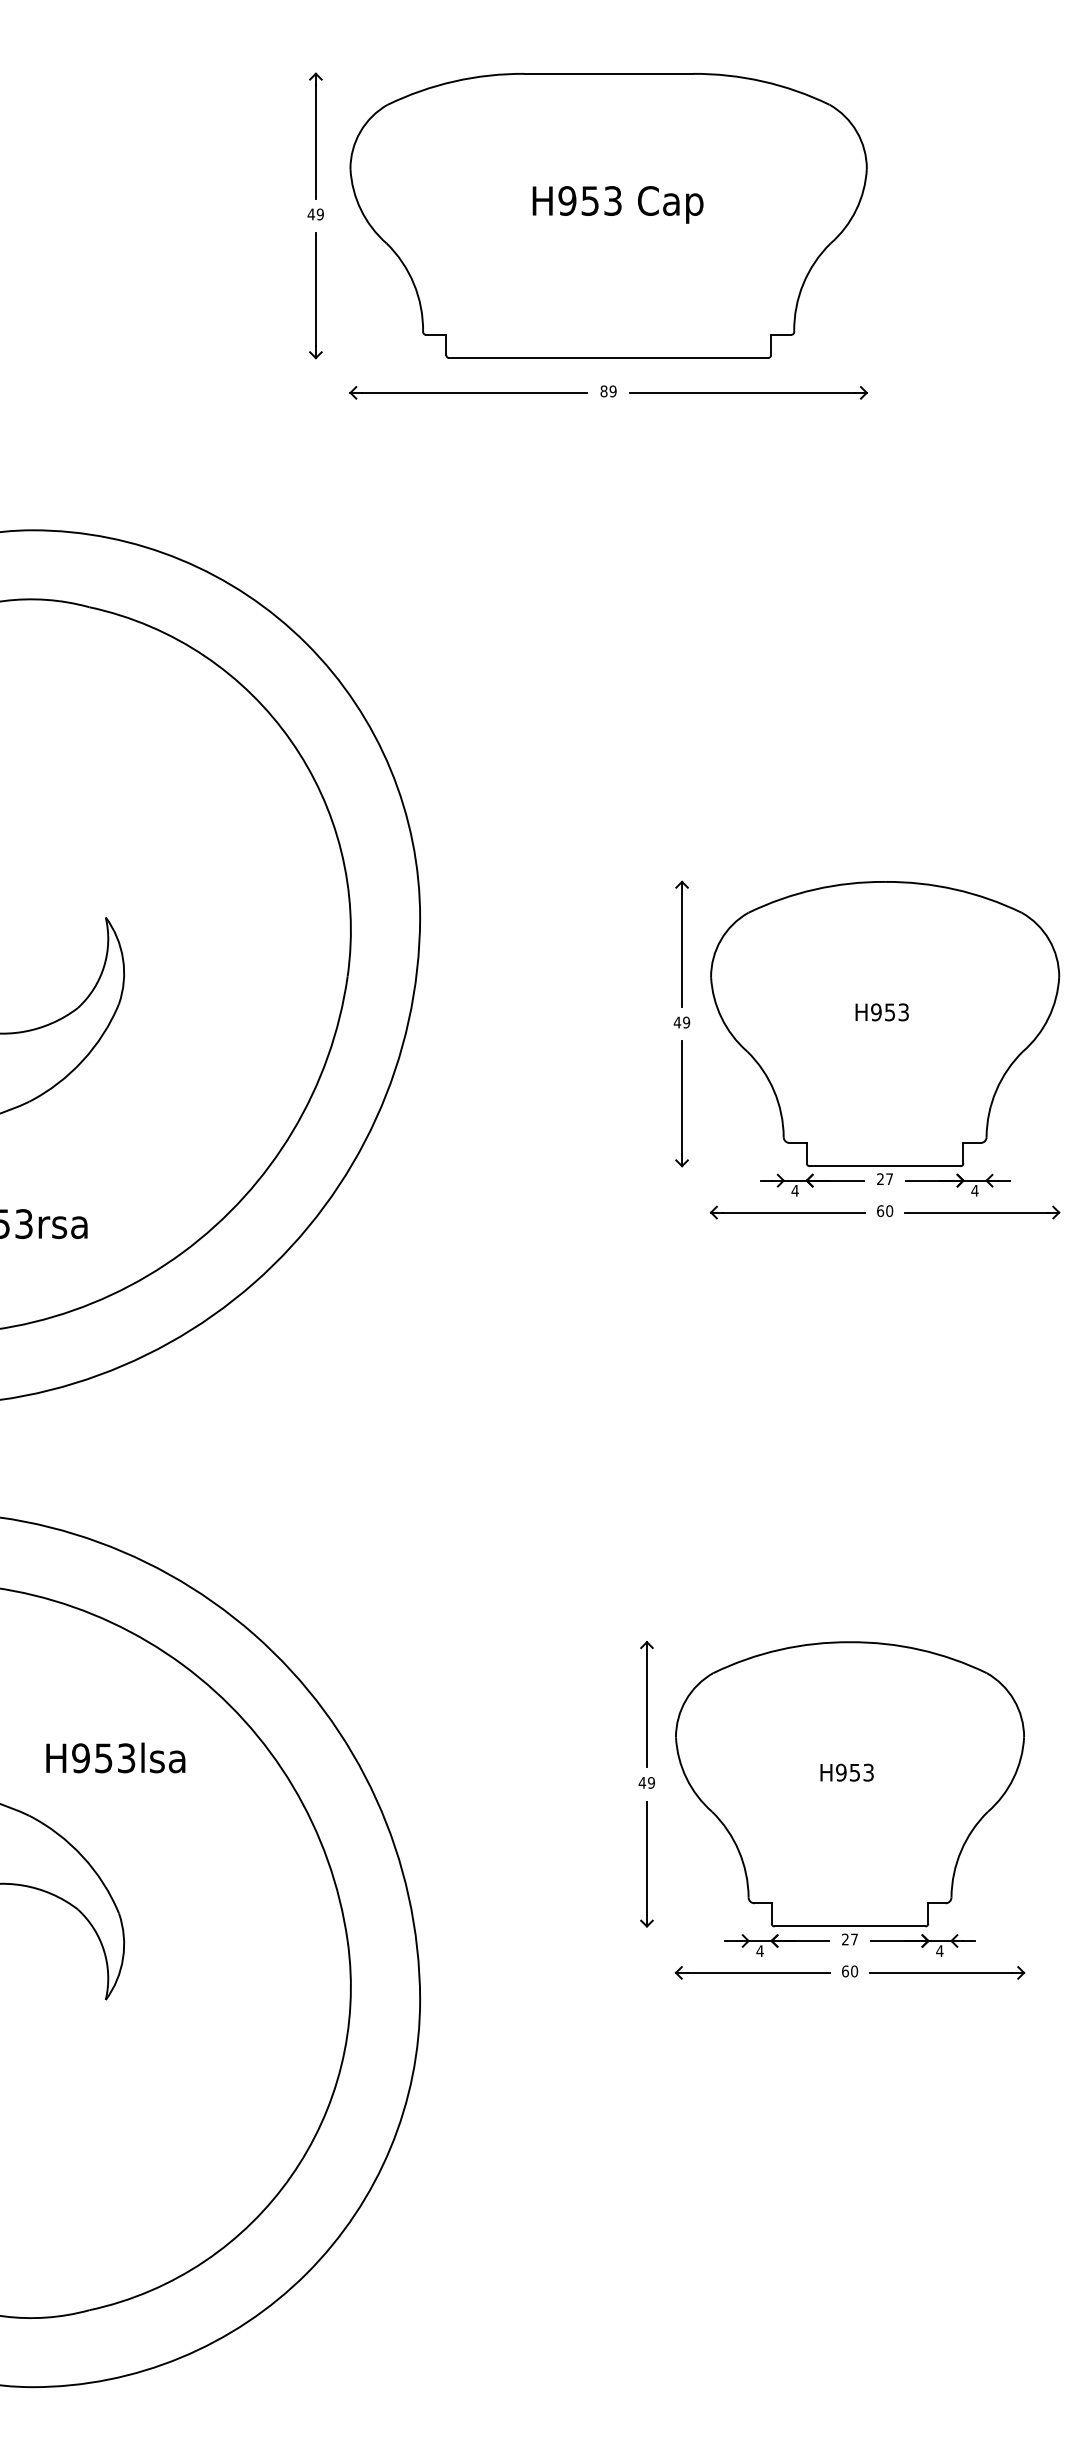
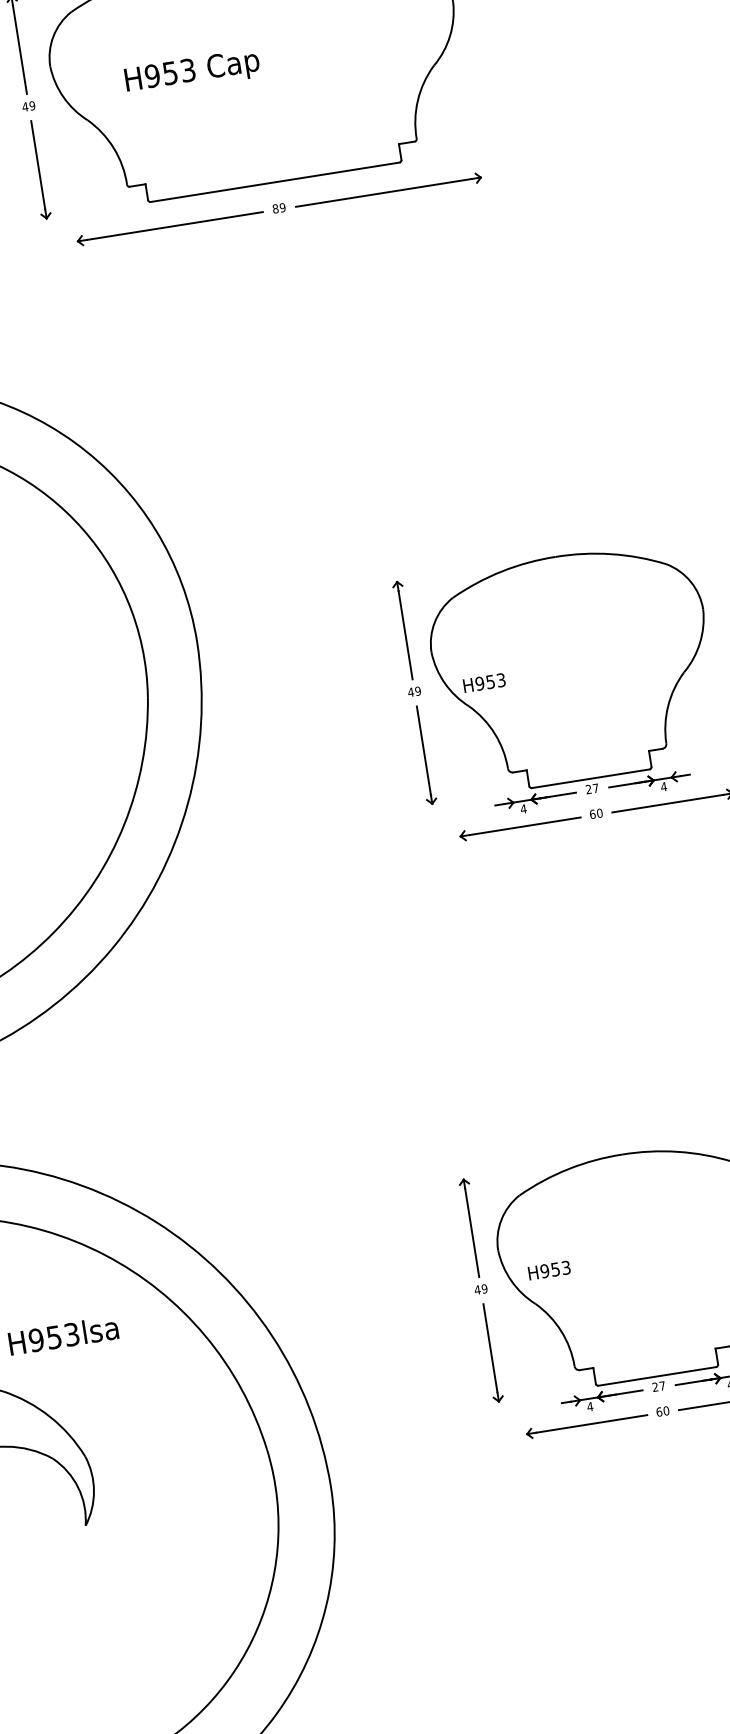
text: (617, 204) -> (192, 72), moved
text: (881, 1012) -> (483, 683), moved
text: (846, 1772) -> (548, 1270), moved

